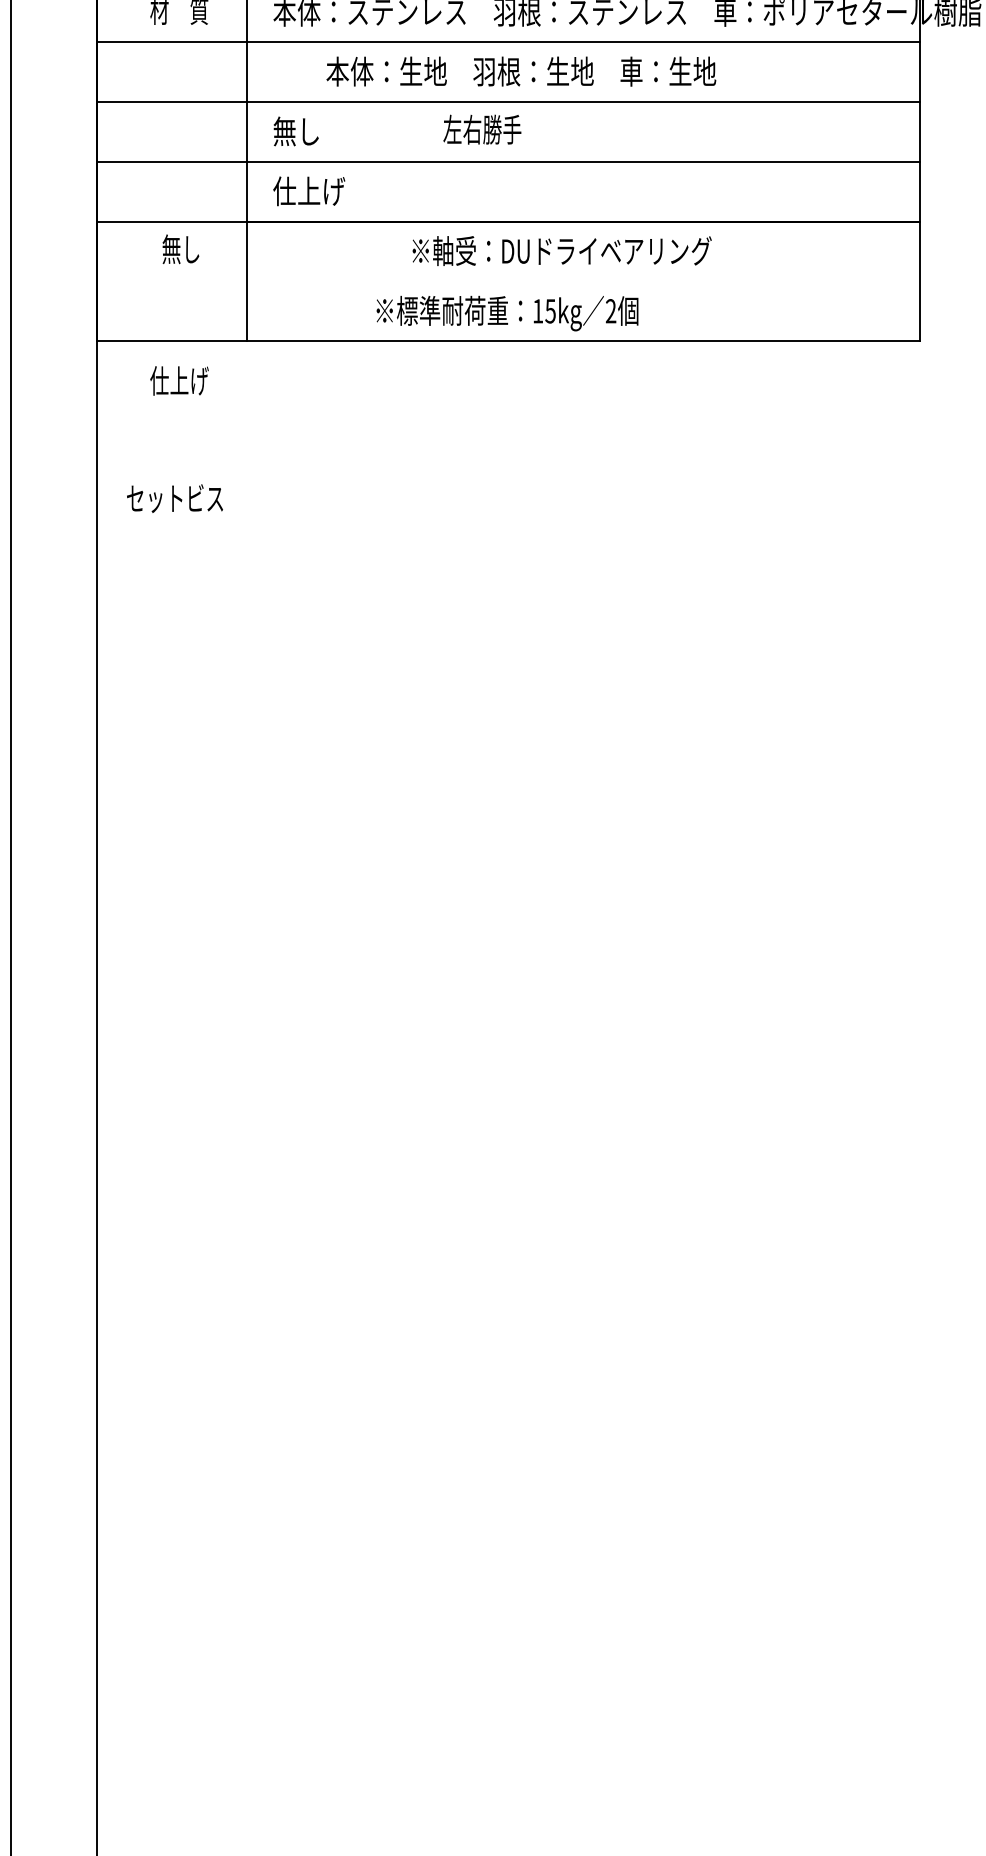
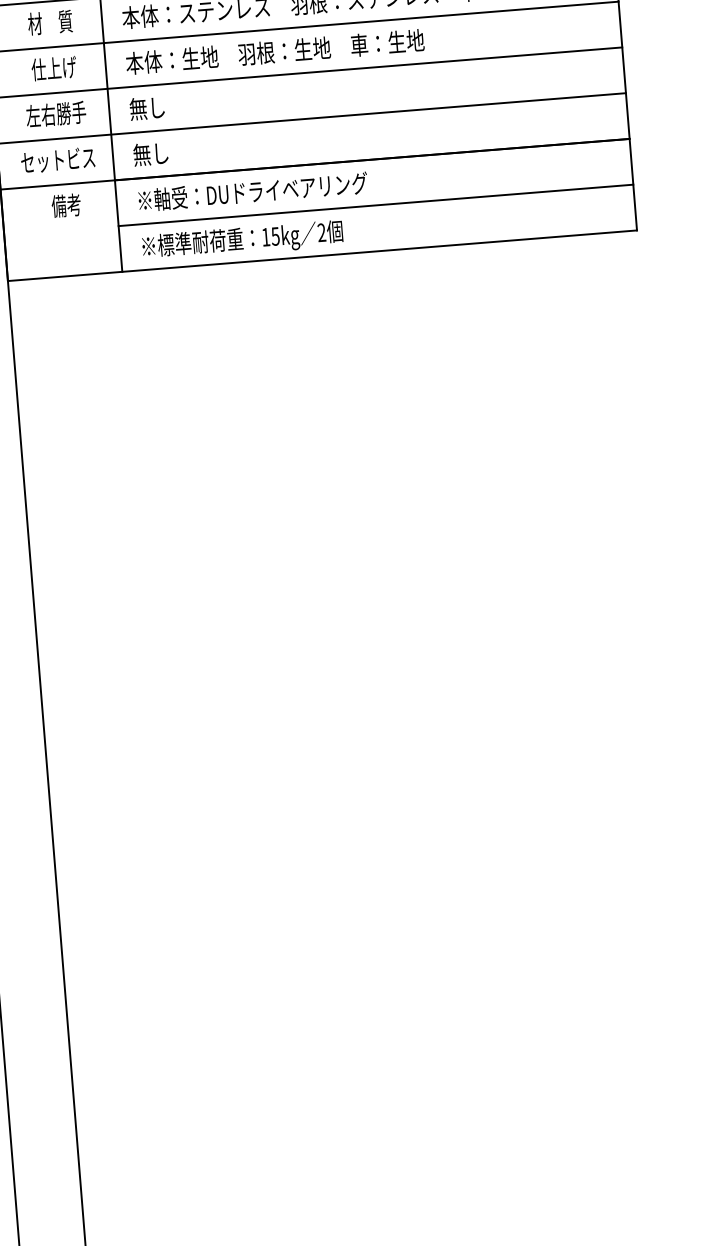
text: (521, 71) -> (275, 51), moved
text: (482, 129) -> (56, 114), moved
text: (309, 191) -> (161, 153), 仕上げ -> 無し
text: (180, 249) -> (65, 205), 無し -> 備考
text: (561, 250) -> (252, 191), moved
line: (582, 281) -> (375, 205), added
text: (507, 313) -> (242, 240), moved
text: (179, 380) -> (54, 68), moved
text: (174, 498) -> (57, 160), moved

